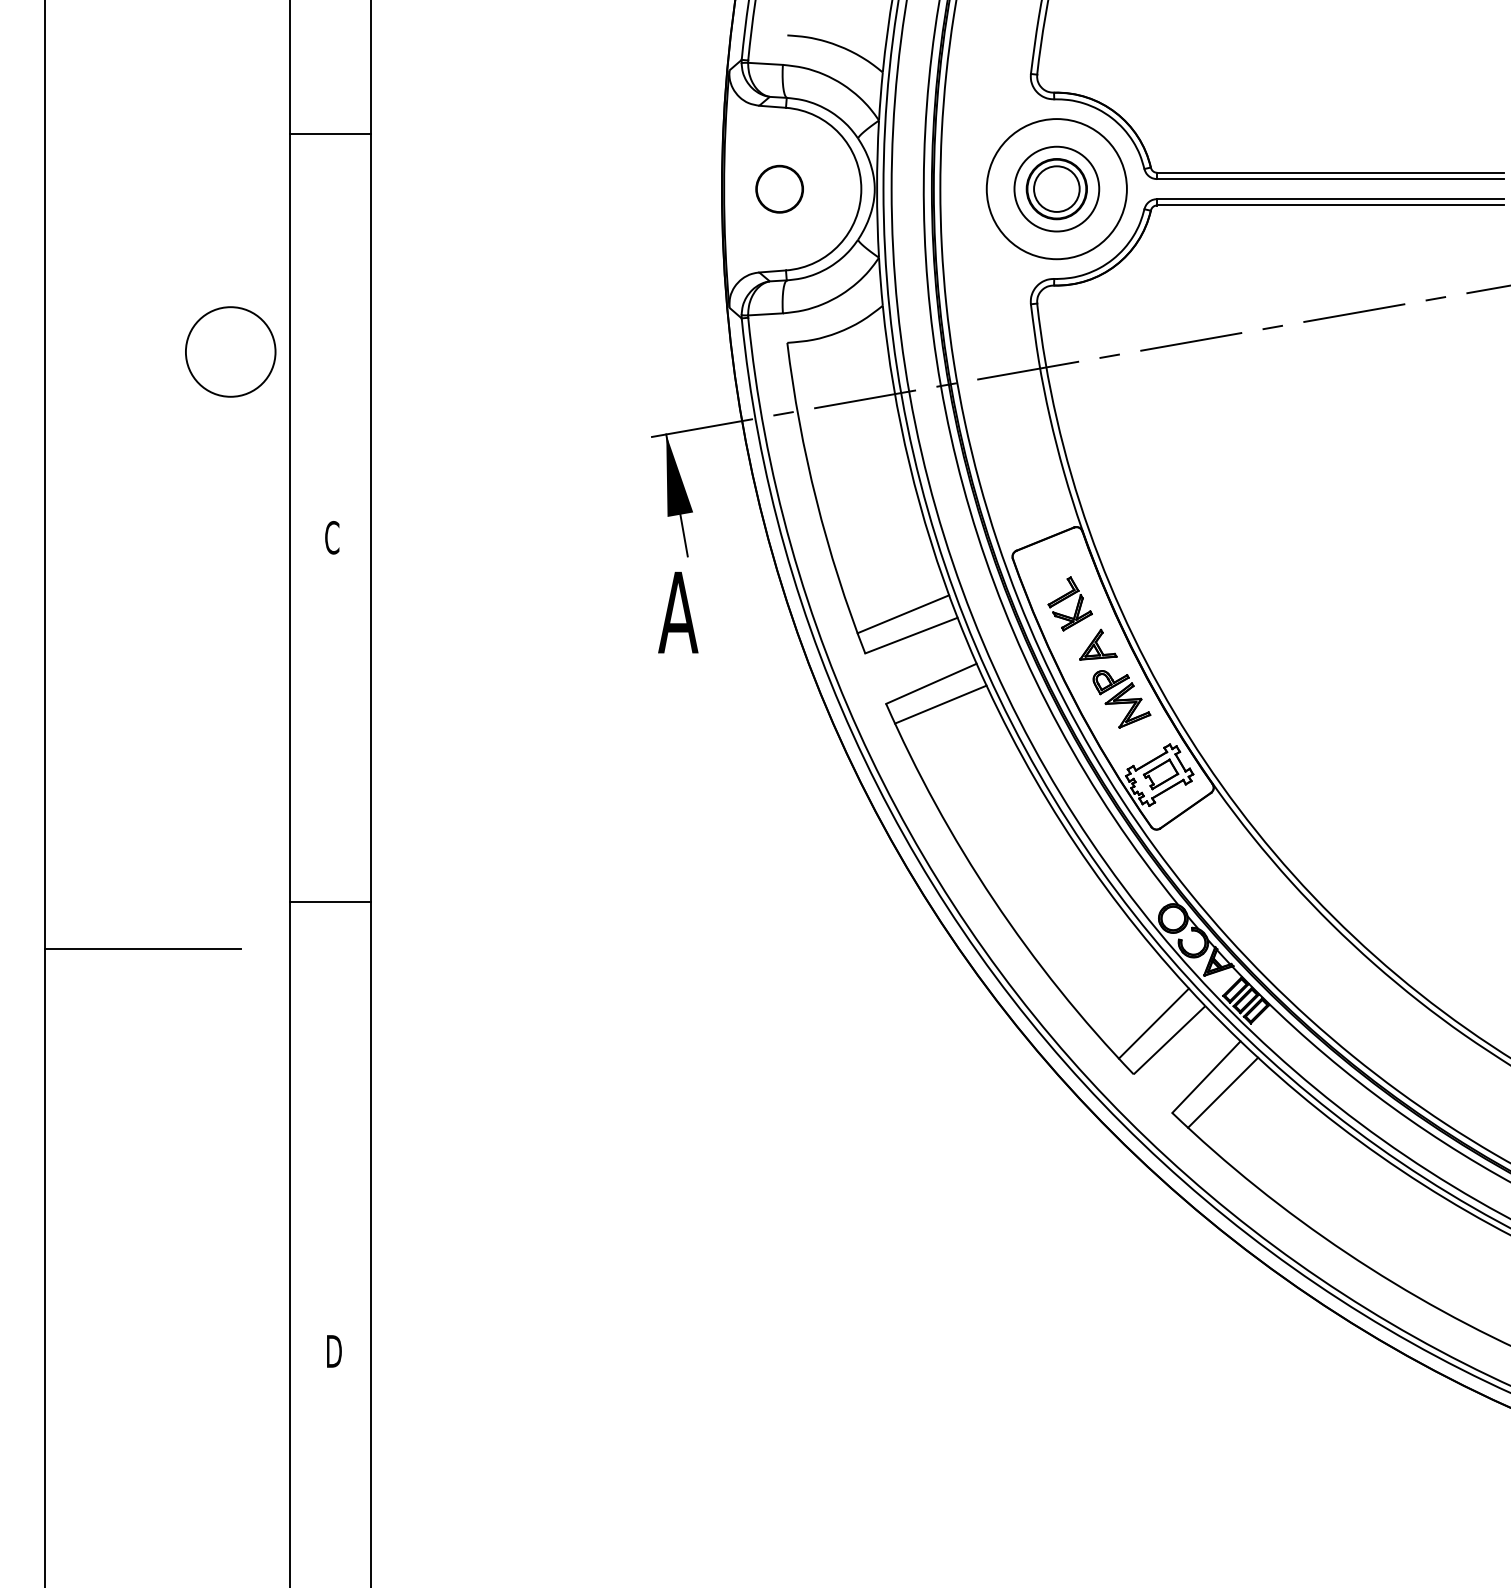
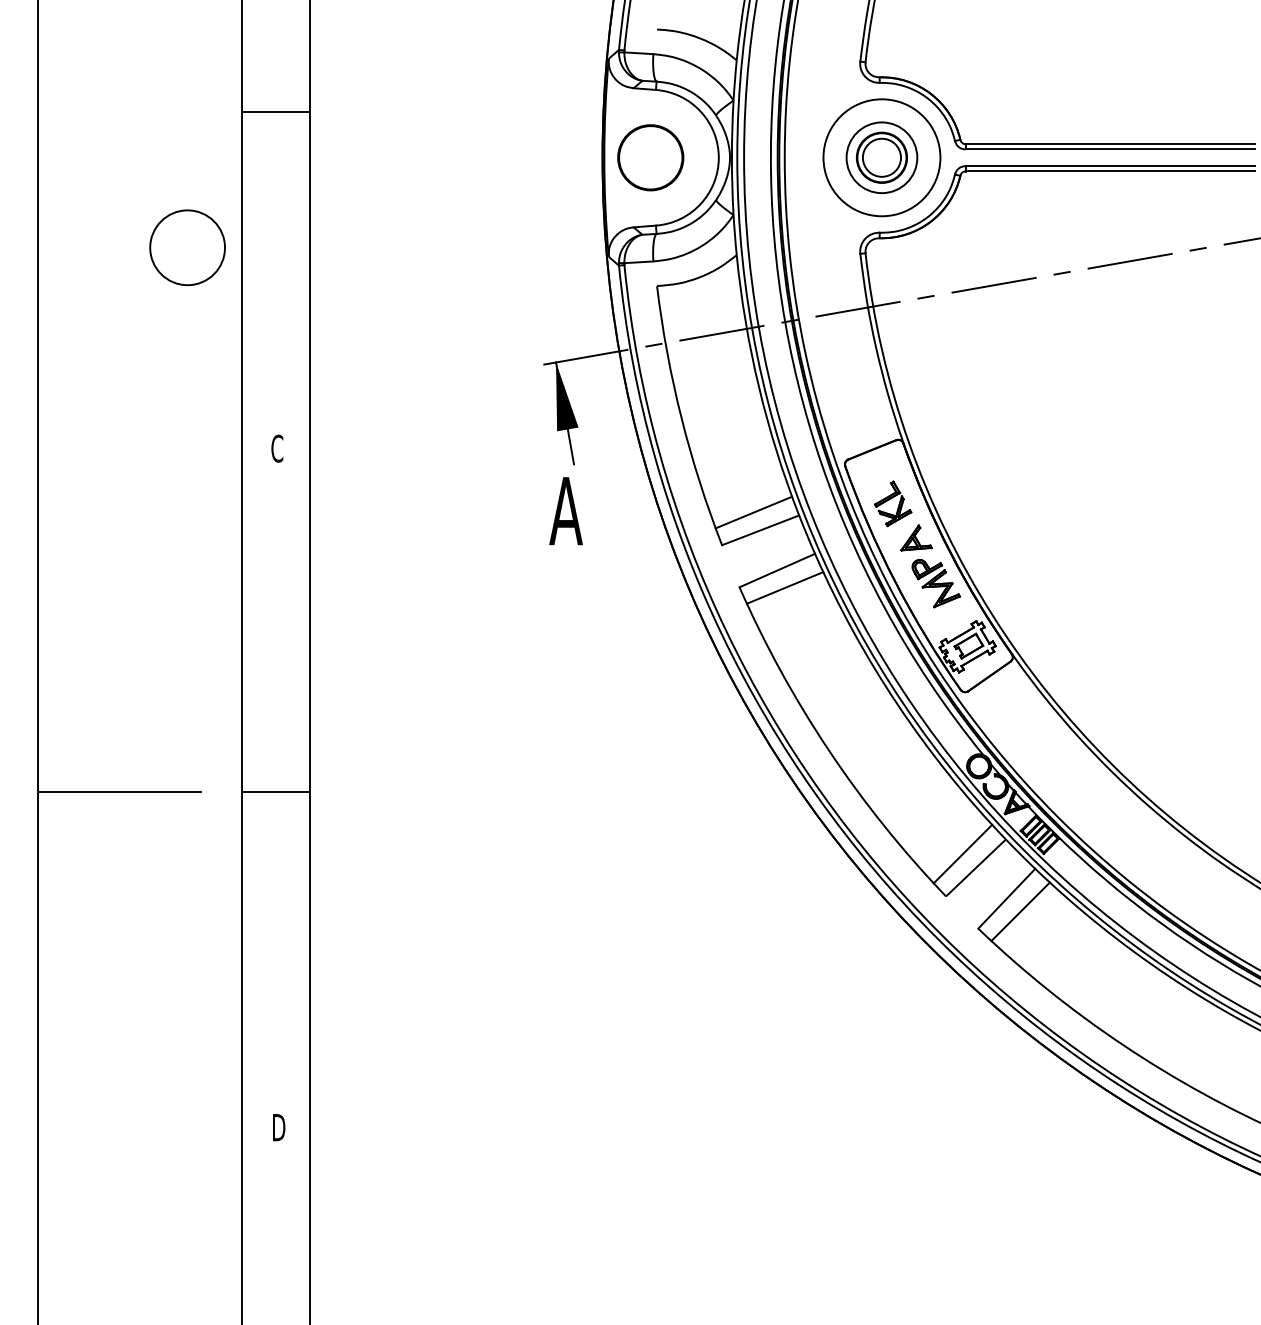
part: (779, 189) -> (650, 158), size x1.67
circle: (230, 351) -> (187, 247), moved
line: (330, 901) -> (275, 791), moved

